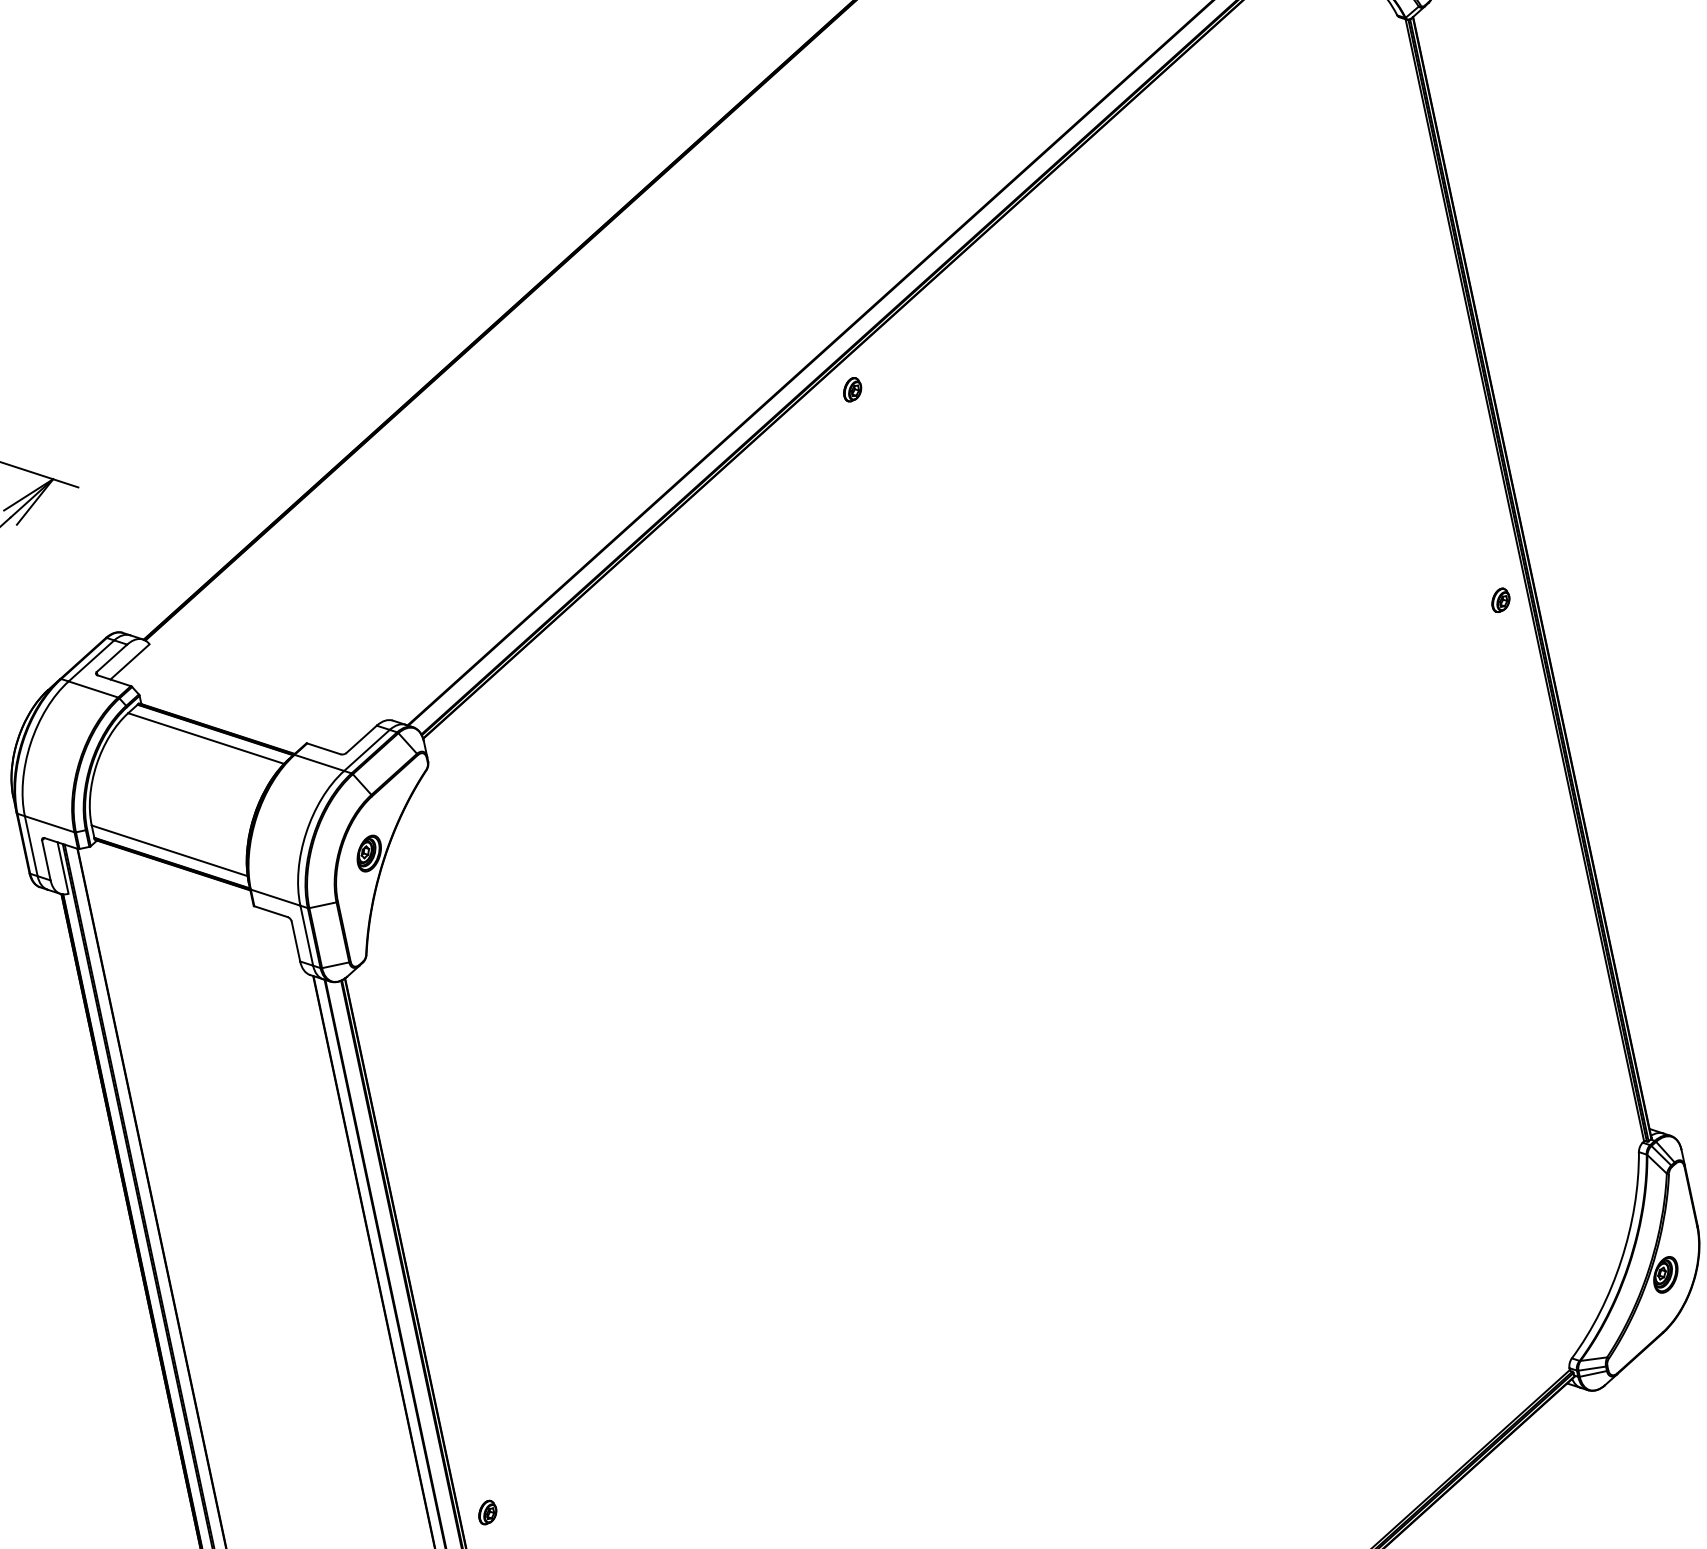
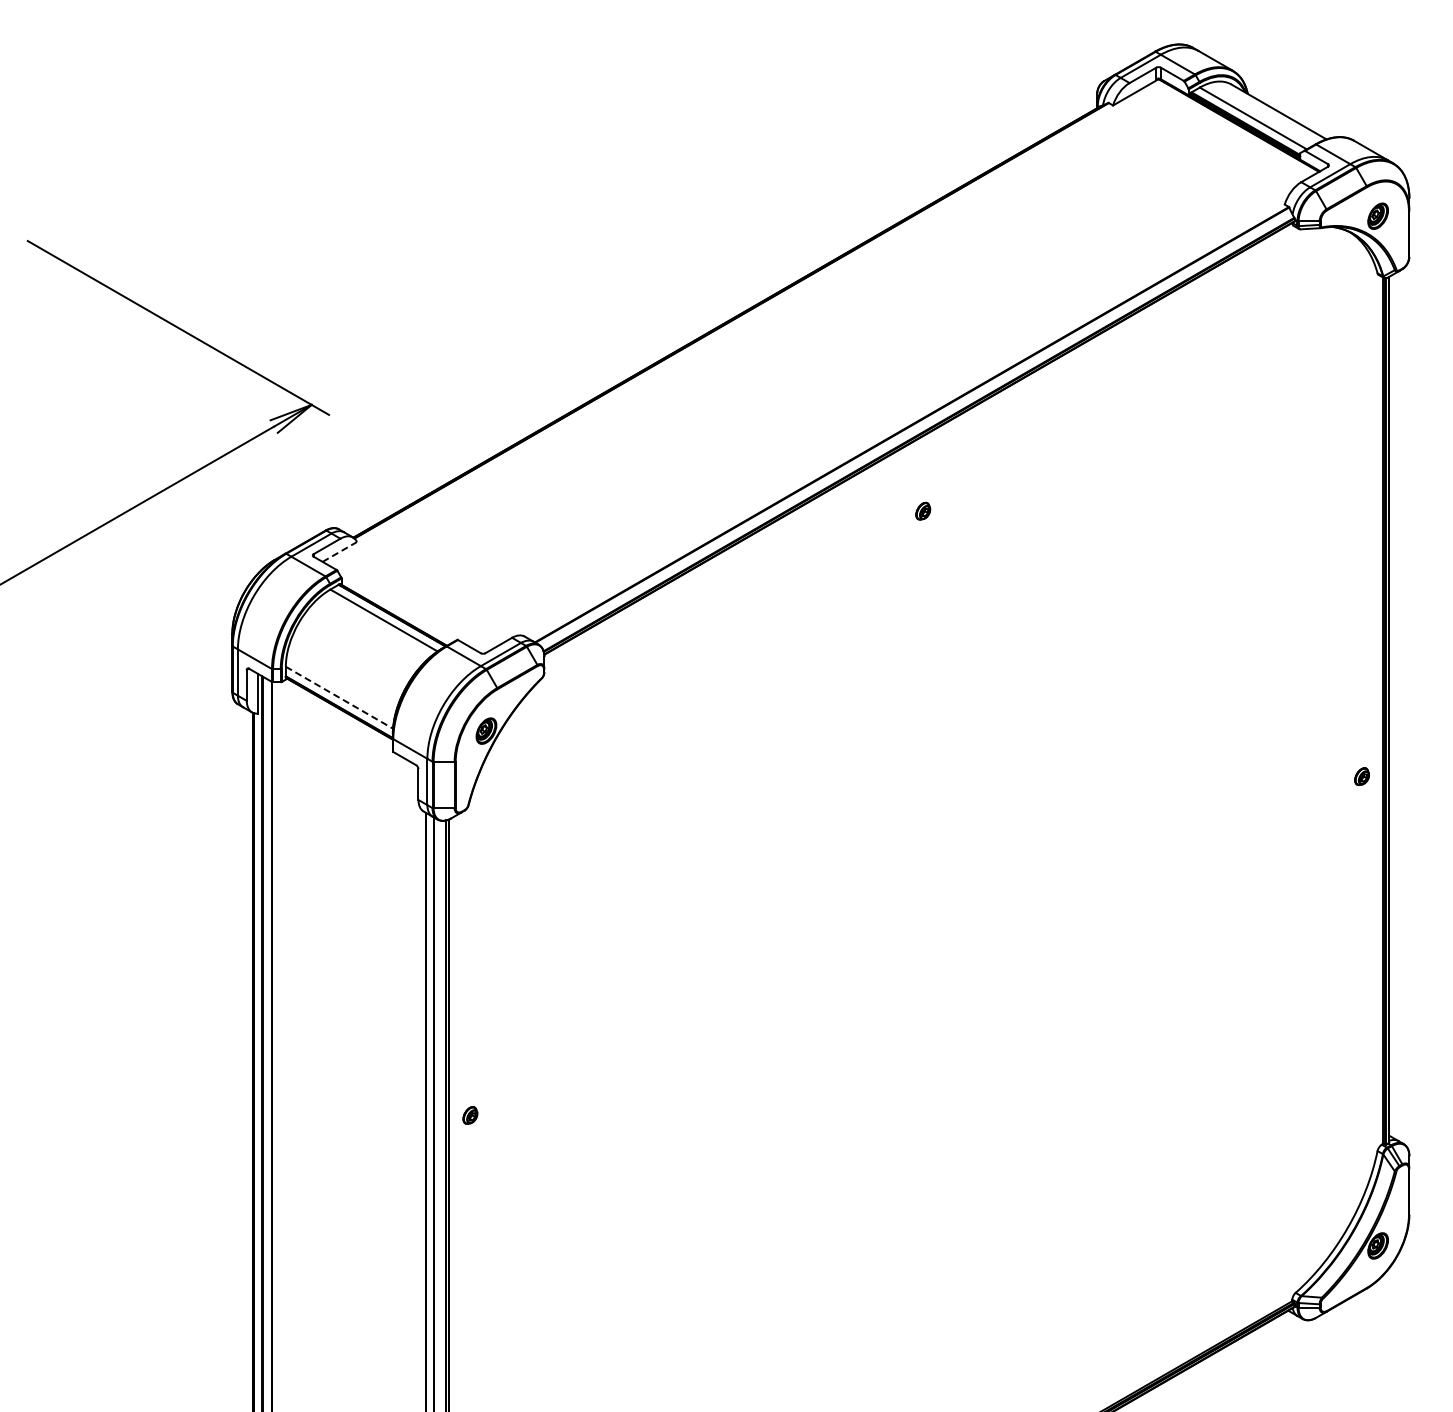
part: (852, 388) -> (923, 510), moved
part: (1499, 600) -> (1361, 776), moved
line: (129, 661) -> (339, 551), solid -> dashed
line: (169, 850) -> (339, 697), solid -> dashed
part: (487, 1512) -> (470, 1115), moved

